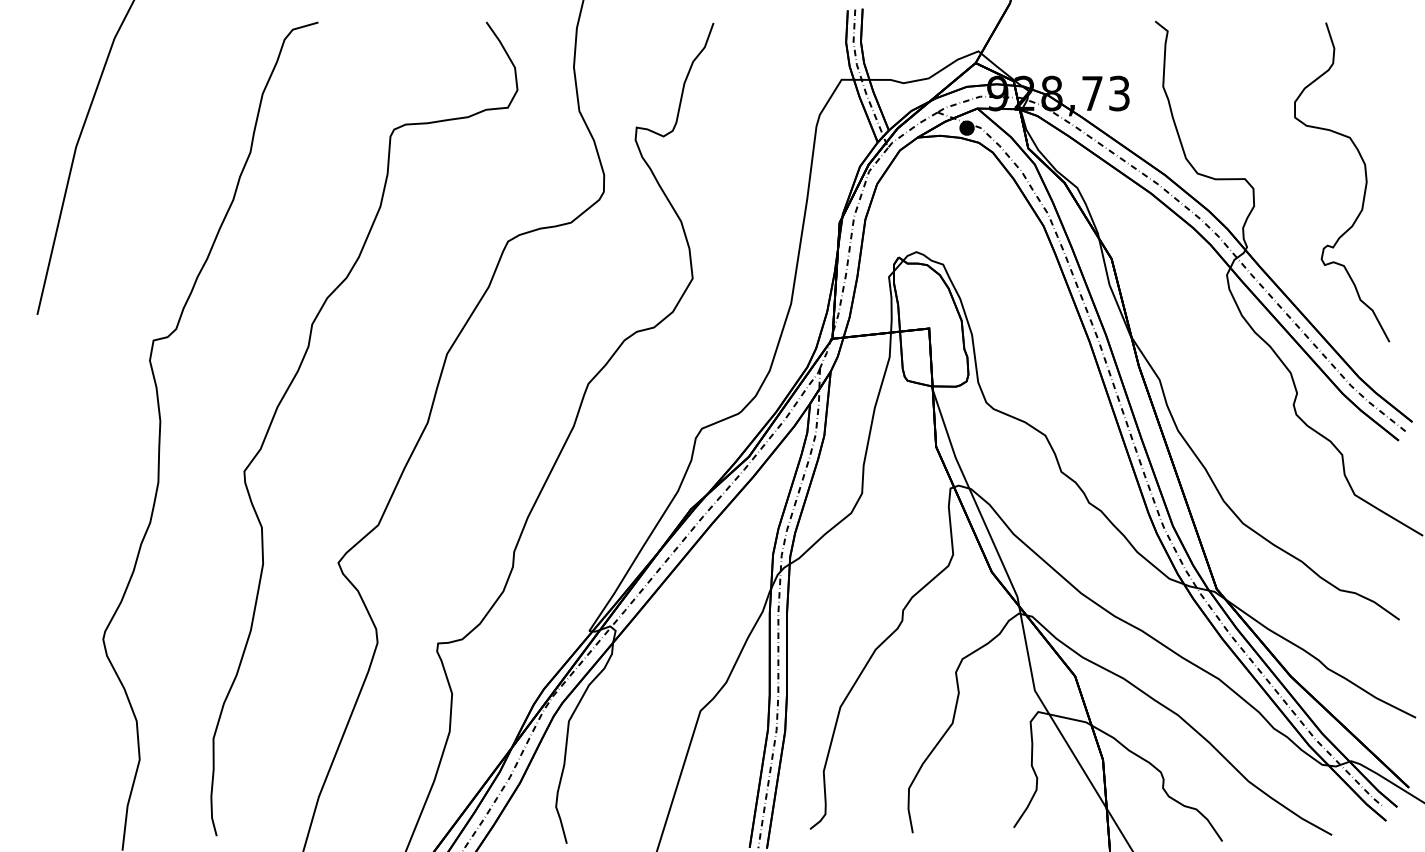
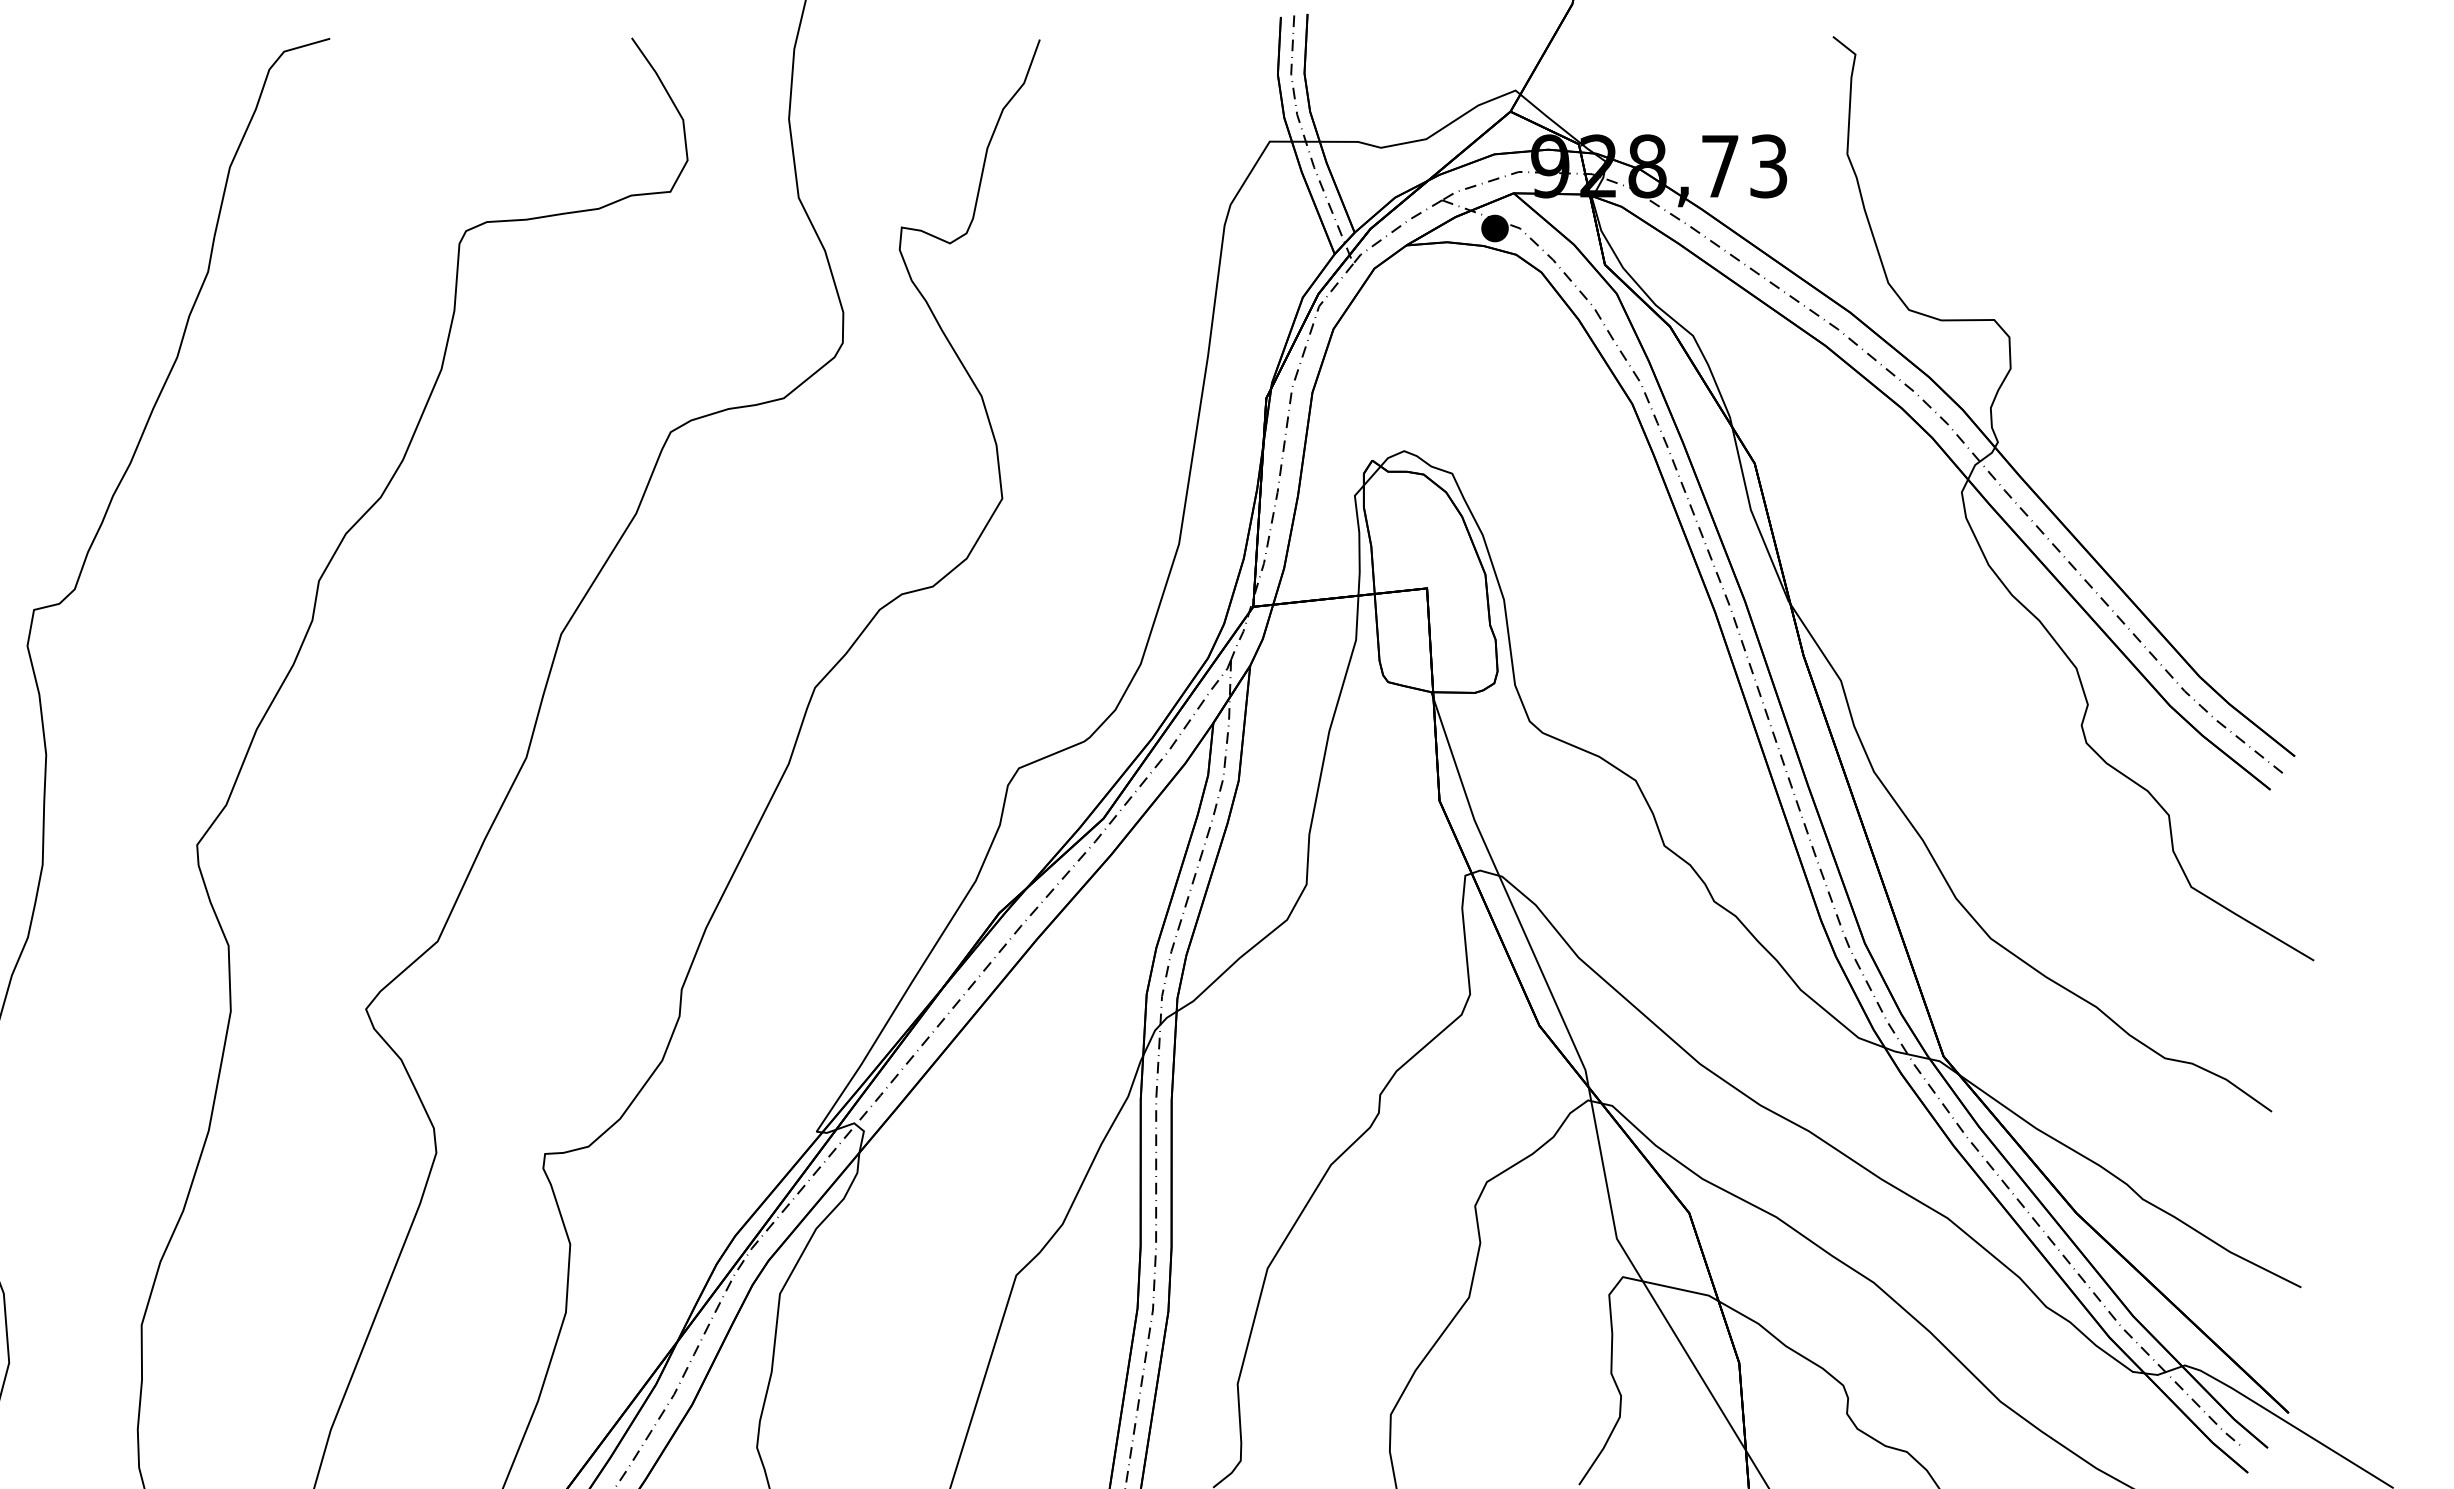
curve: (1364, 188) -> (2208, 336), removed

